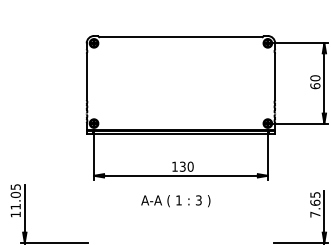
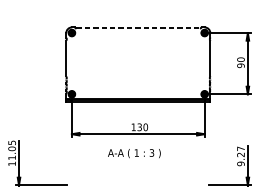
line: (181, 37) -> (138, 28), solid -> dashed
text: (315, 86) -> (241, 65), 60 -> 90
text: (315, 204) -> (241, 156), 7.65 -> 9.27

